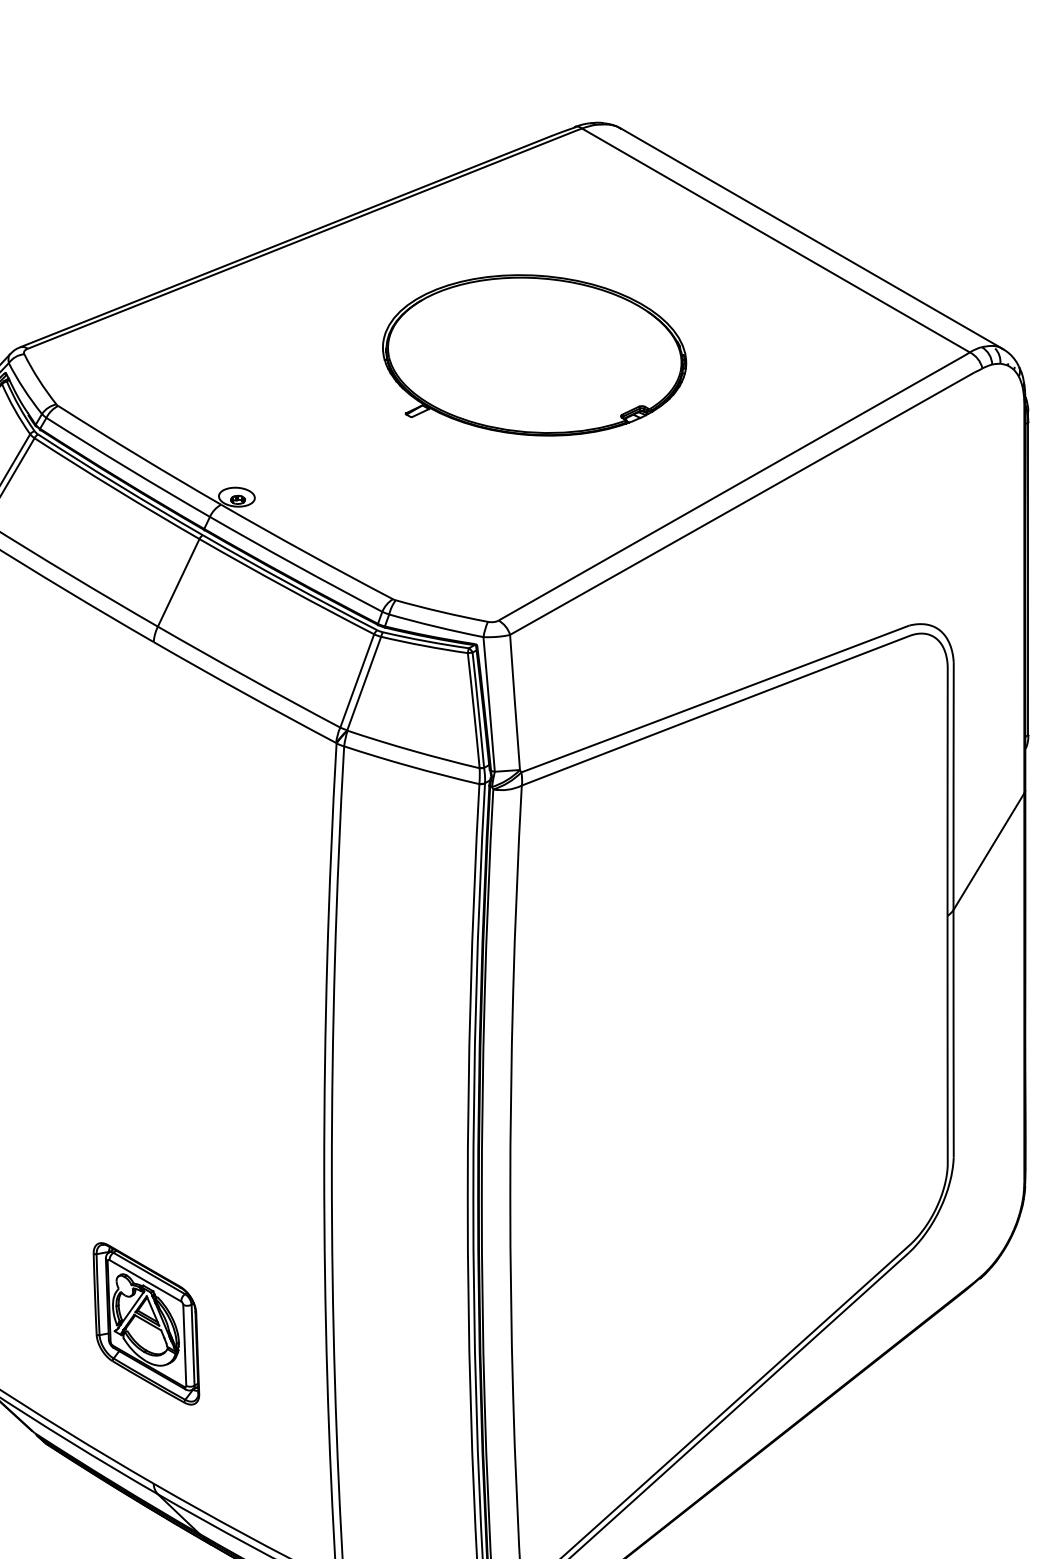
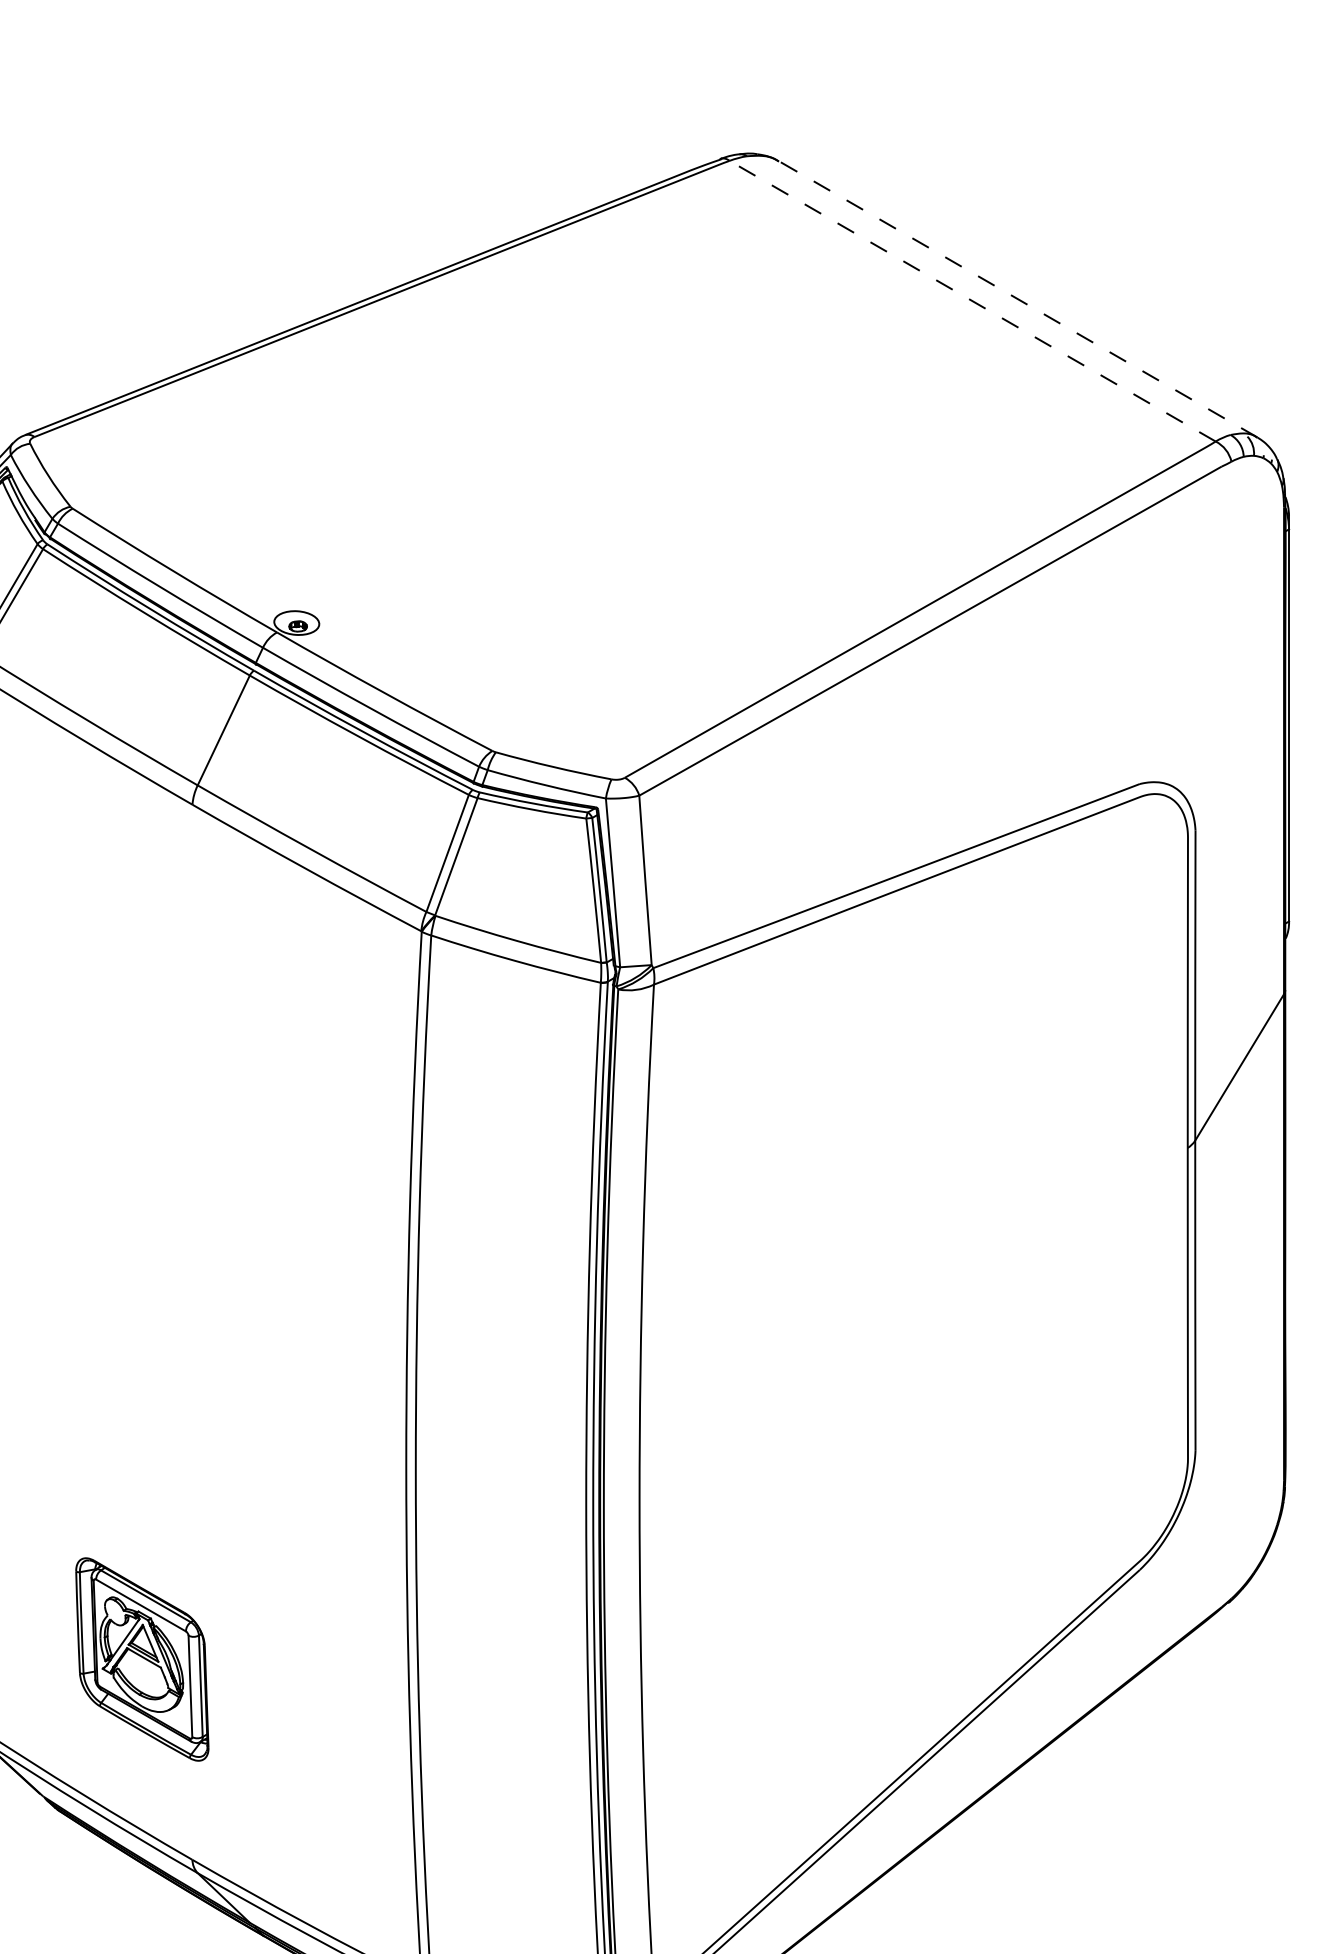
line: (811, 239) -> (1017, 299), solid -> dashed
line: (775, 240) -> (972, 301), solid -> dashed
part: (534, 354) -> (669, 444), removed
part: (146, 1323) -> (142, 1659), moved

